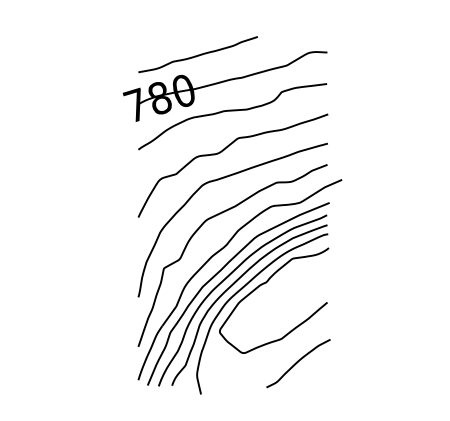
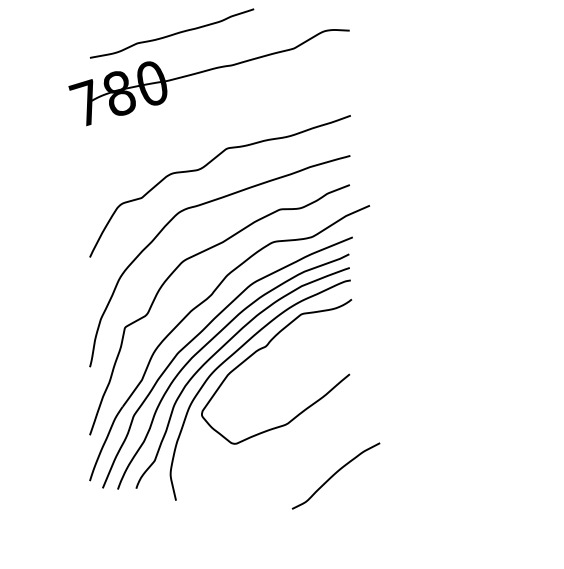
curve: (232, 111) -> (219, 111), removed
curve: (298, 362) -> (336, 474), moved

